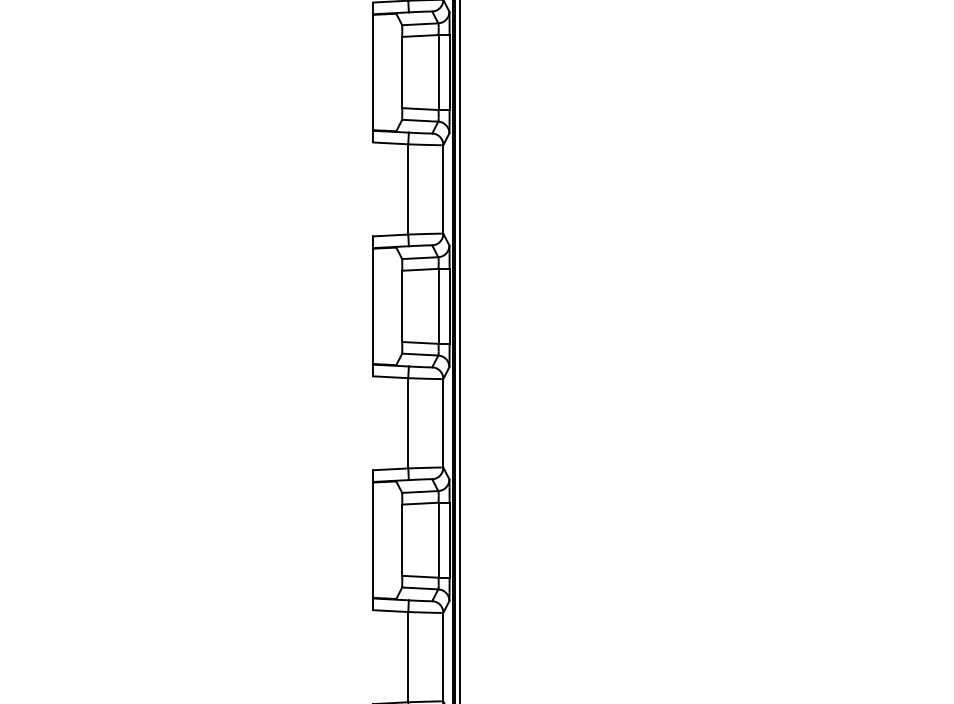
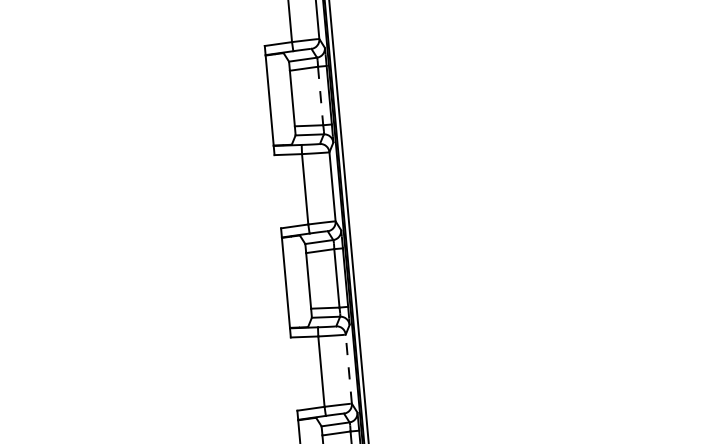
line: (438, 73) -> (320, 96), solid -> dashed
line: (443, 422) -> (348, 368), solid -> dashed

